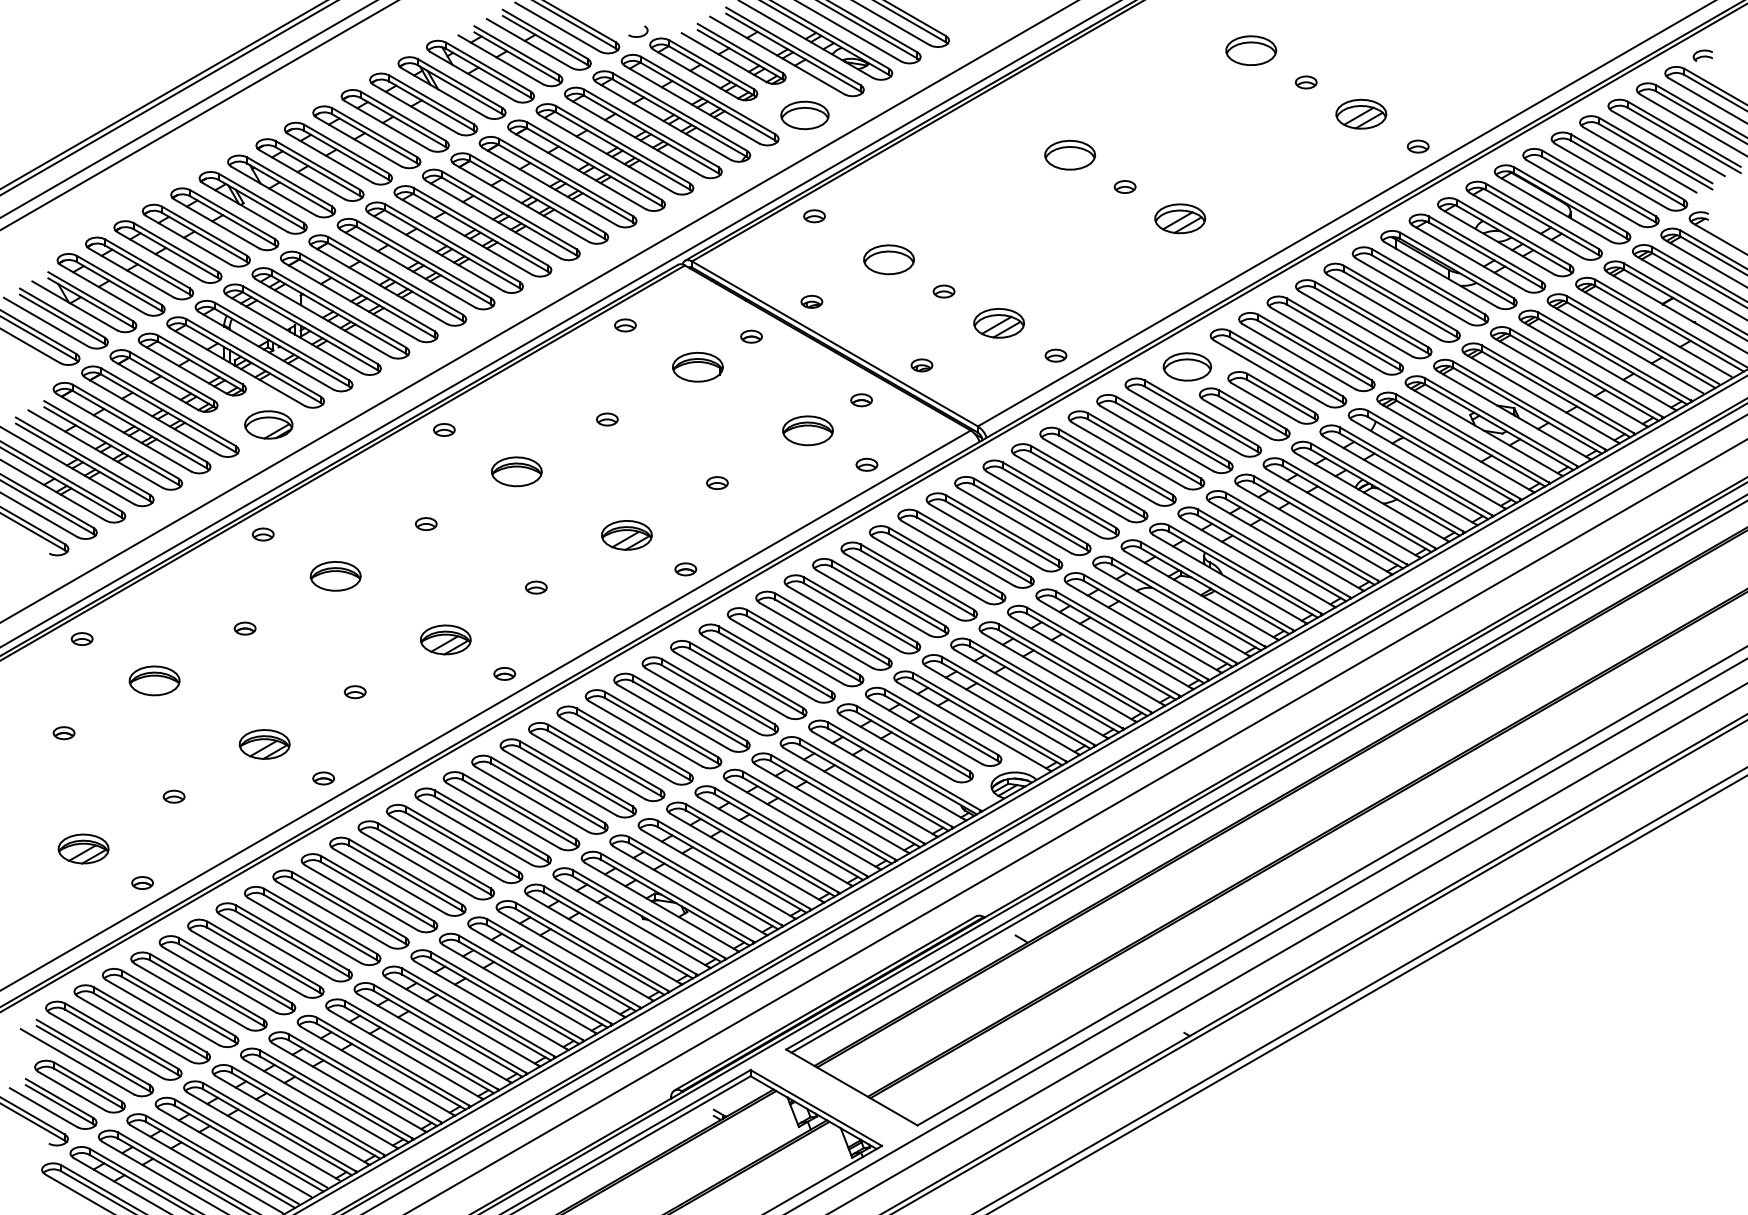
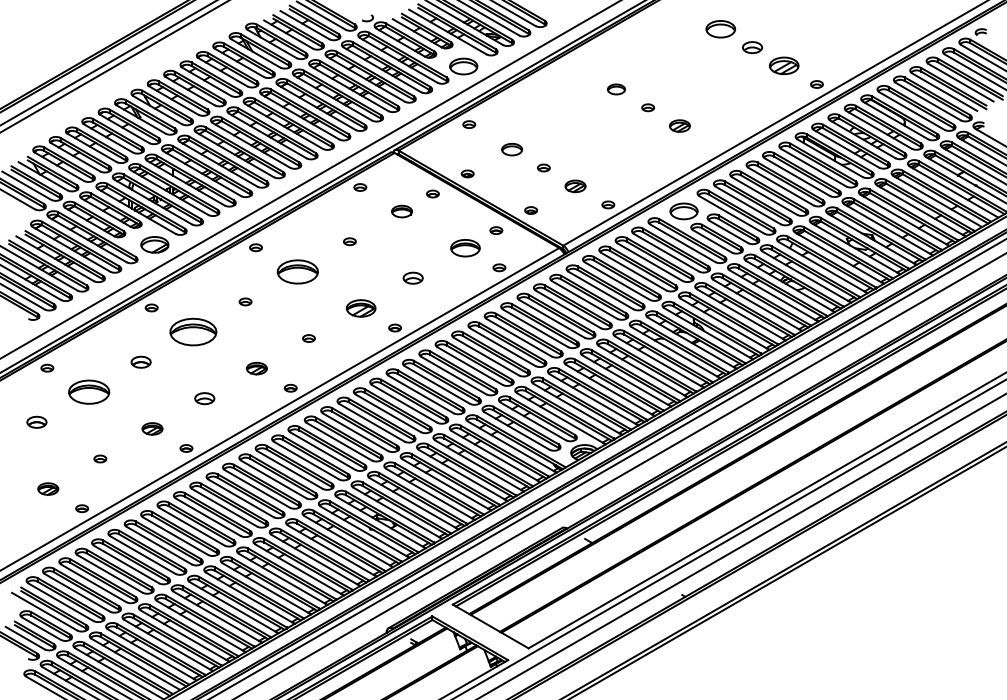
part: (1306, 82) -> (752, 47), size x1.6
part: (1070, 155) -> (616, 89), size x0.6
part: (1179, 217) -> (679, 125), size x0.7
part: (887, 259) -> (511, 149), size x0.7
part: (998, 323) -> (575, 186), size x0.7
part: (696, 367) -> (401, 211), size x0.7
part: (516, 471) -> (297, 271), size x1.4
part: (717, 483) -> (413, 278), size x1.6
part: (335, 575) -> (193, 331), size x1.6
part: (245, 627) -> (141, 361), size x1.6
part: (445, 639) -> (256, 368), size x0.7
part: (153, 681) -> (88, 392), size x1.4
part: (354, 691) -> (204, 398), size x1.6
part: (63, 733) -> (36, 422), size x1.6
part: (264, 743) -> (152, 428), size x0.7
part: (84, 847) -> (48, 488), size x0.7

